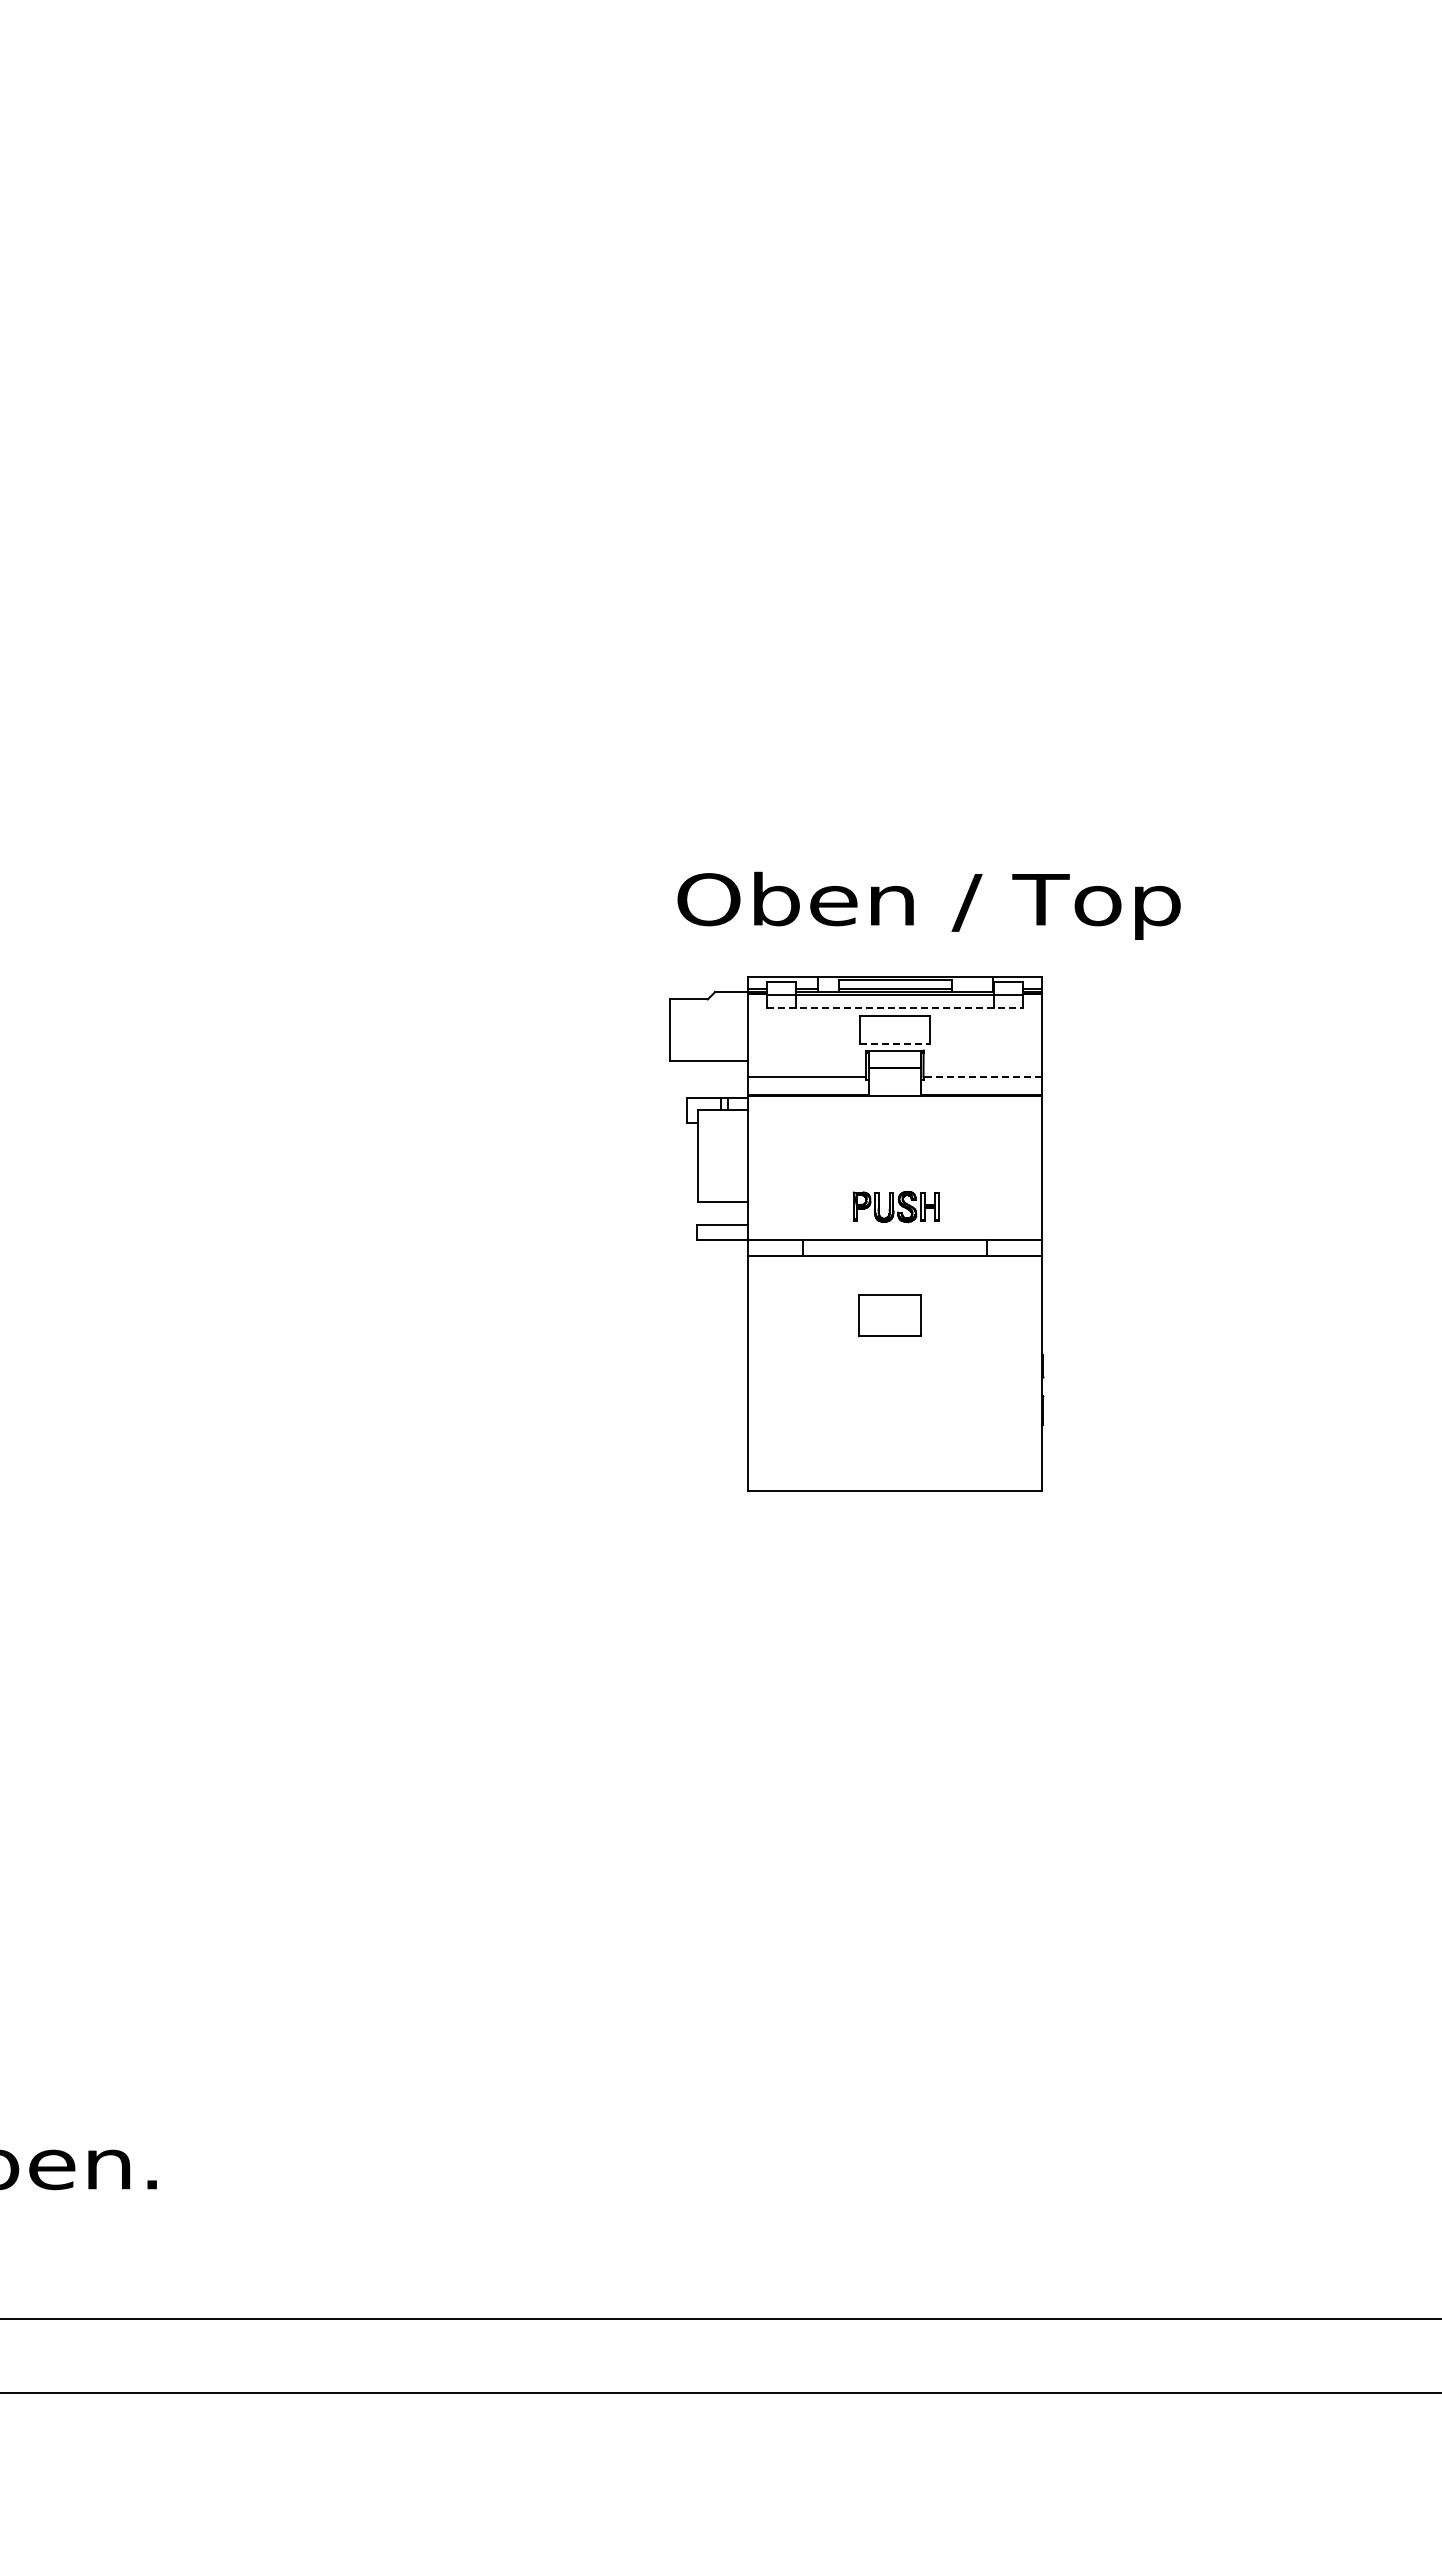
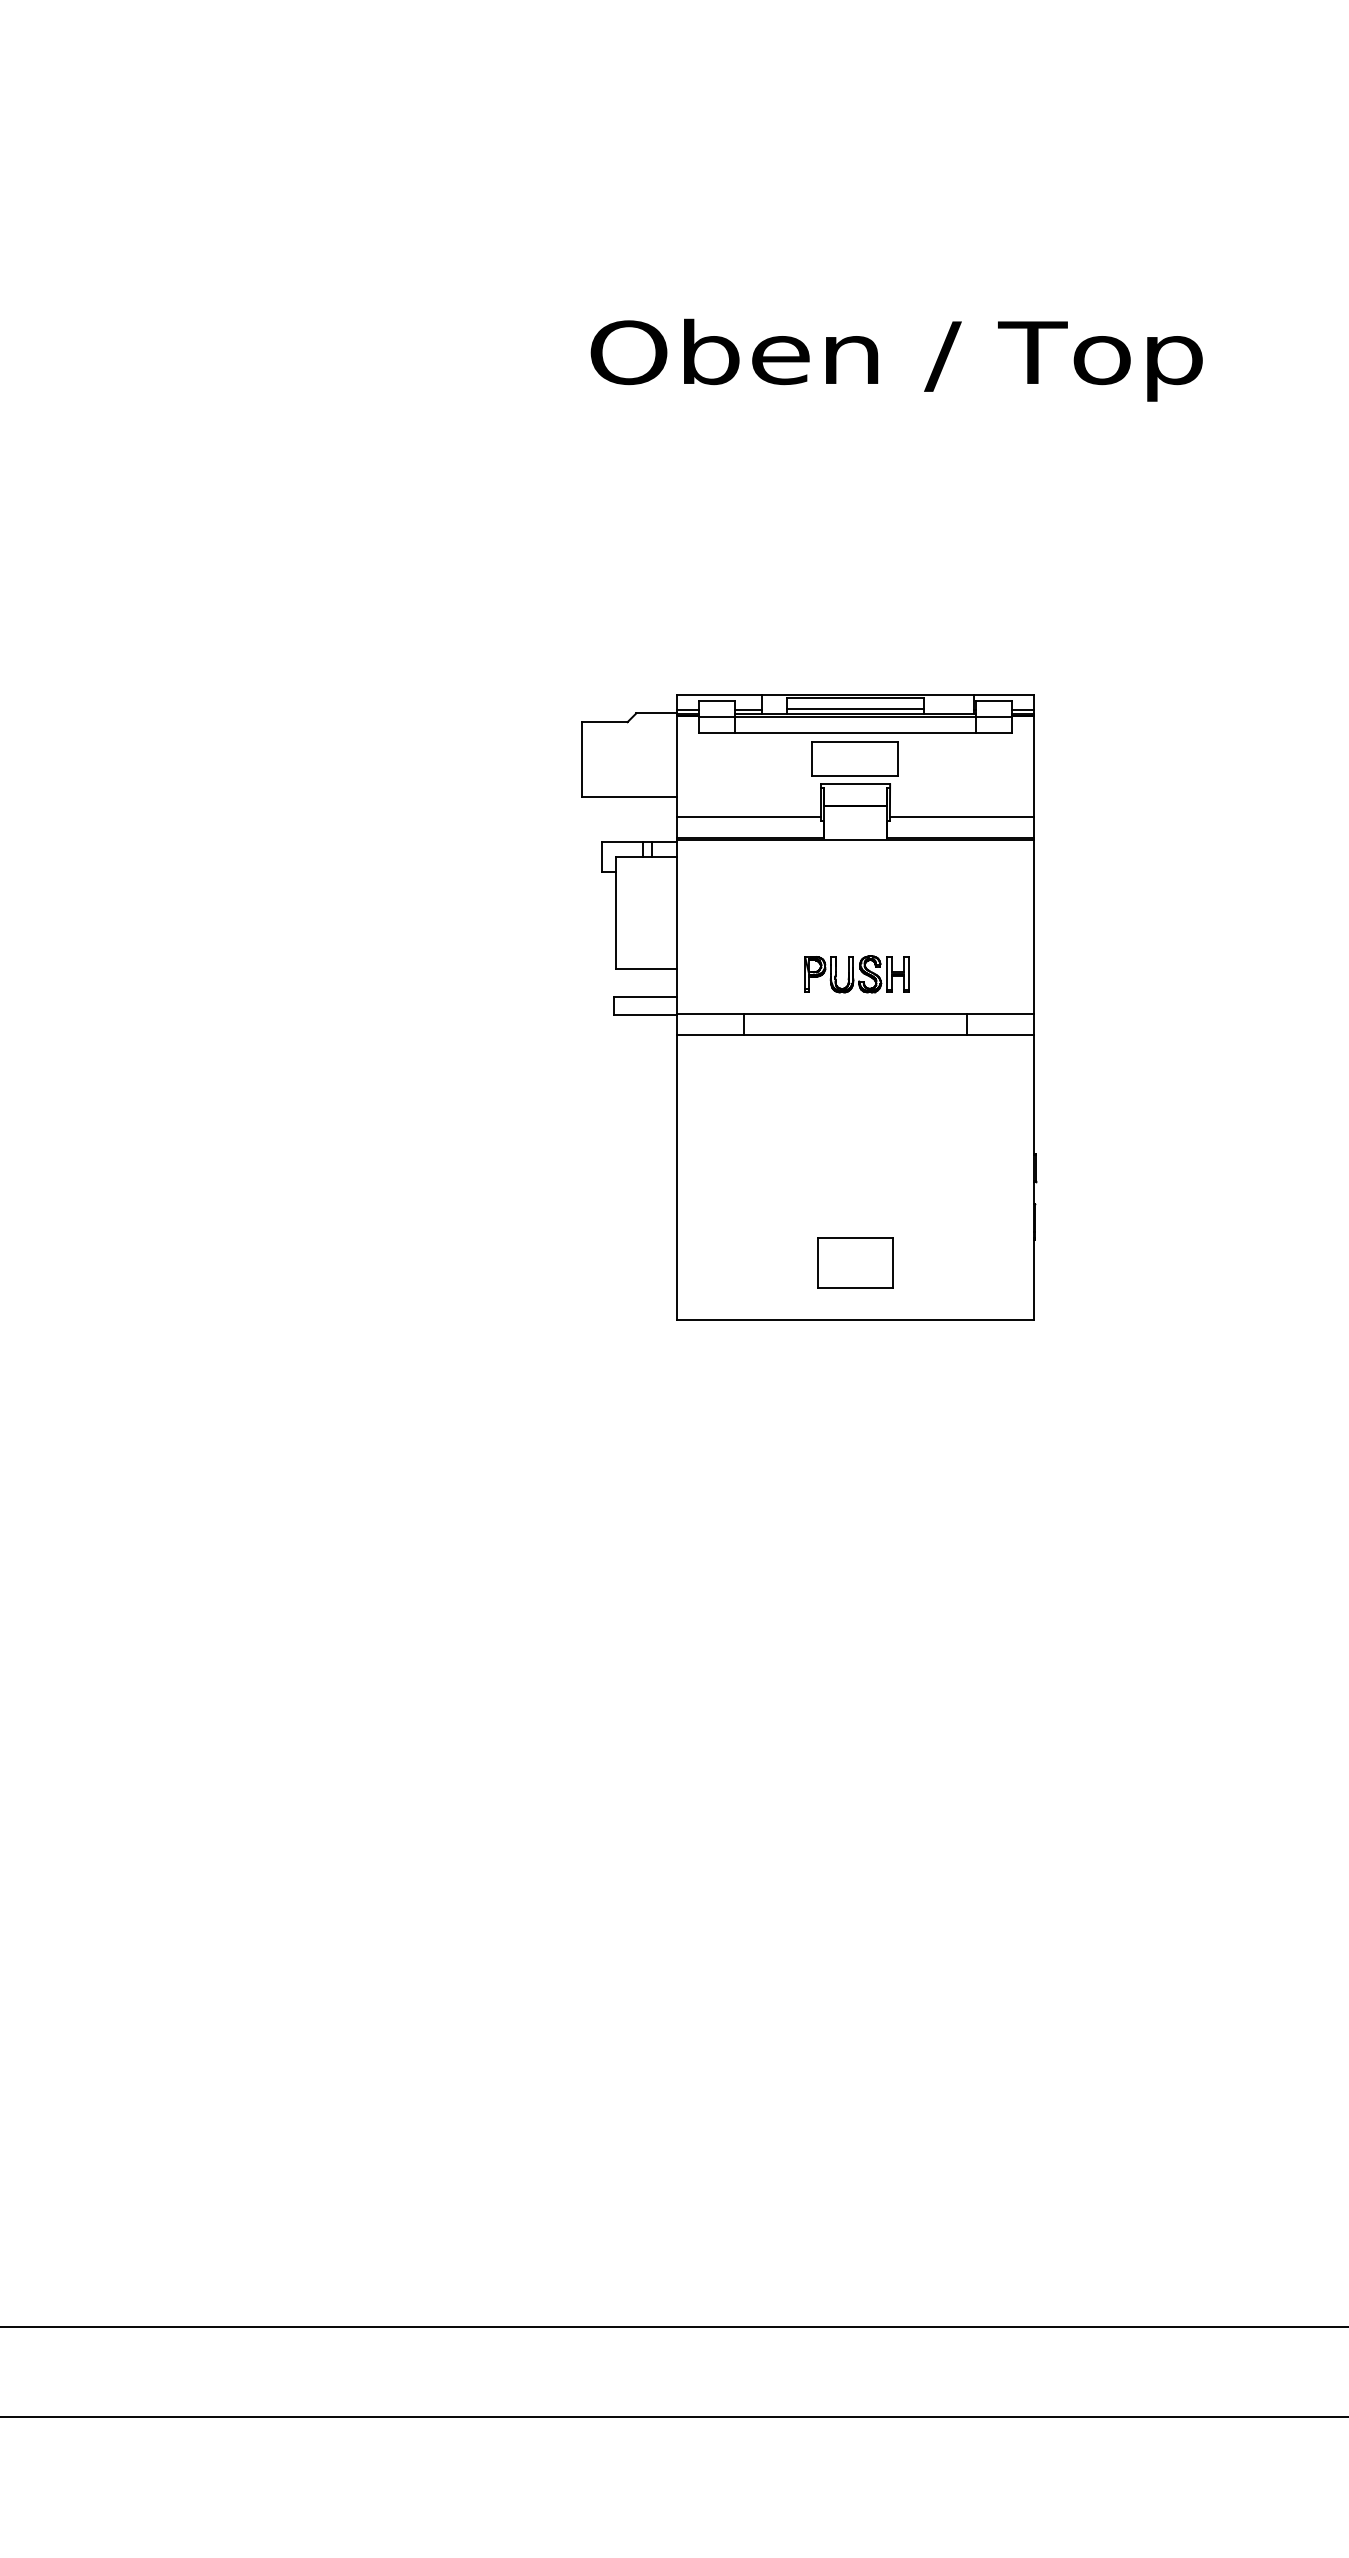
text: (928, 905) -> (896, 359), moved
line: (895, 1008) -> (855, 733), dashed -> solid
line: (895, 1043) -> (855, 775), dashed -> solid
line: (982, 1077) -> (961, 817), dashed -> solid
part: (889, 1315) -> (854, 1263), moved

